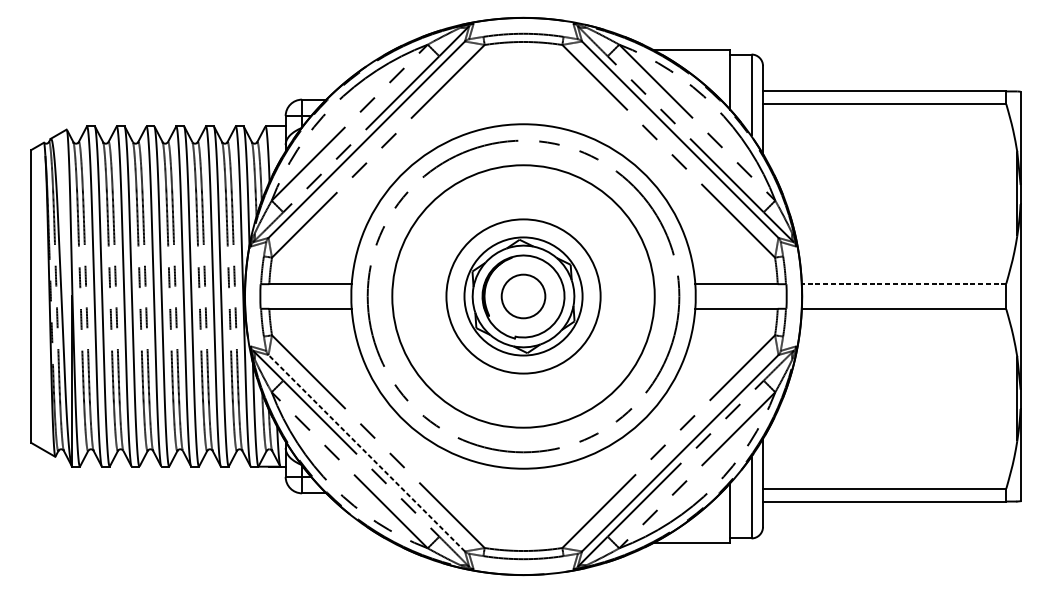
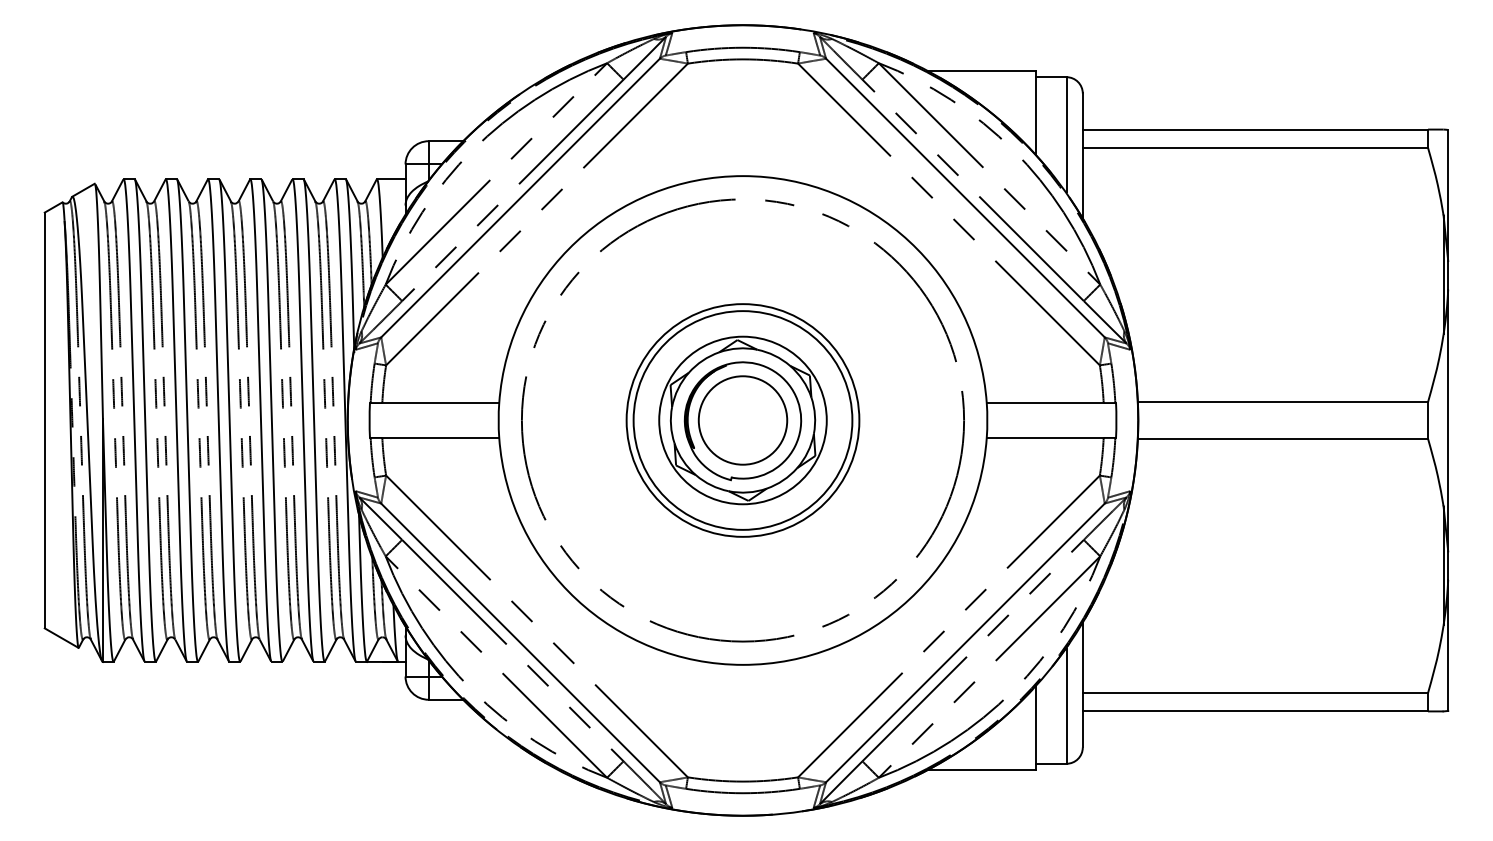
line: (903, 283) -> (1282, 402), dashed -> solid
circle: (523, 296) -> (742, 420), size x0.62
circle: (523, 296) -> (742, 420), size x1.43
line: (366, 452) -> (520, 642), dashed -> solid

